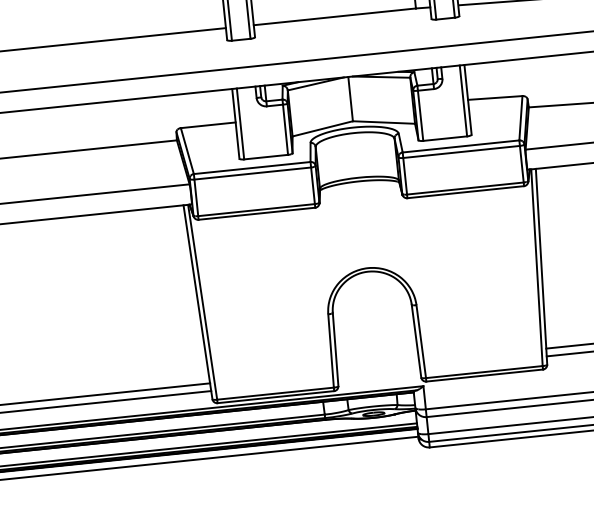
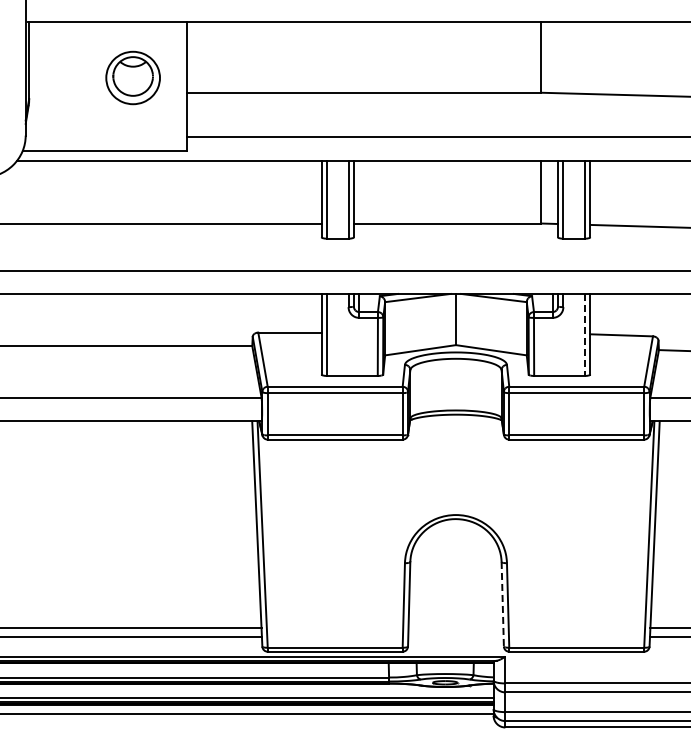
line: (463, 100) -> (584, 334), solid -> dashed
line: (416, 341) -> (502, 604), solid -> dashed

